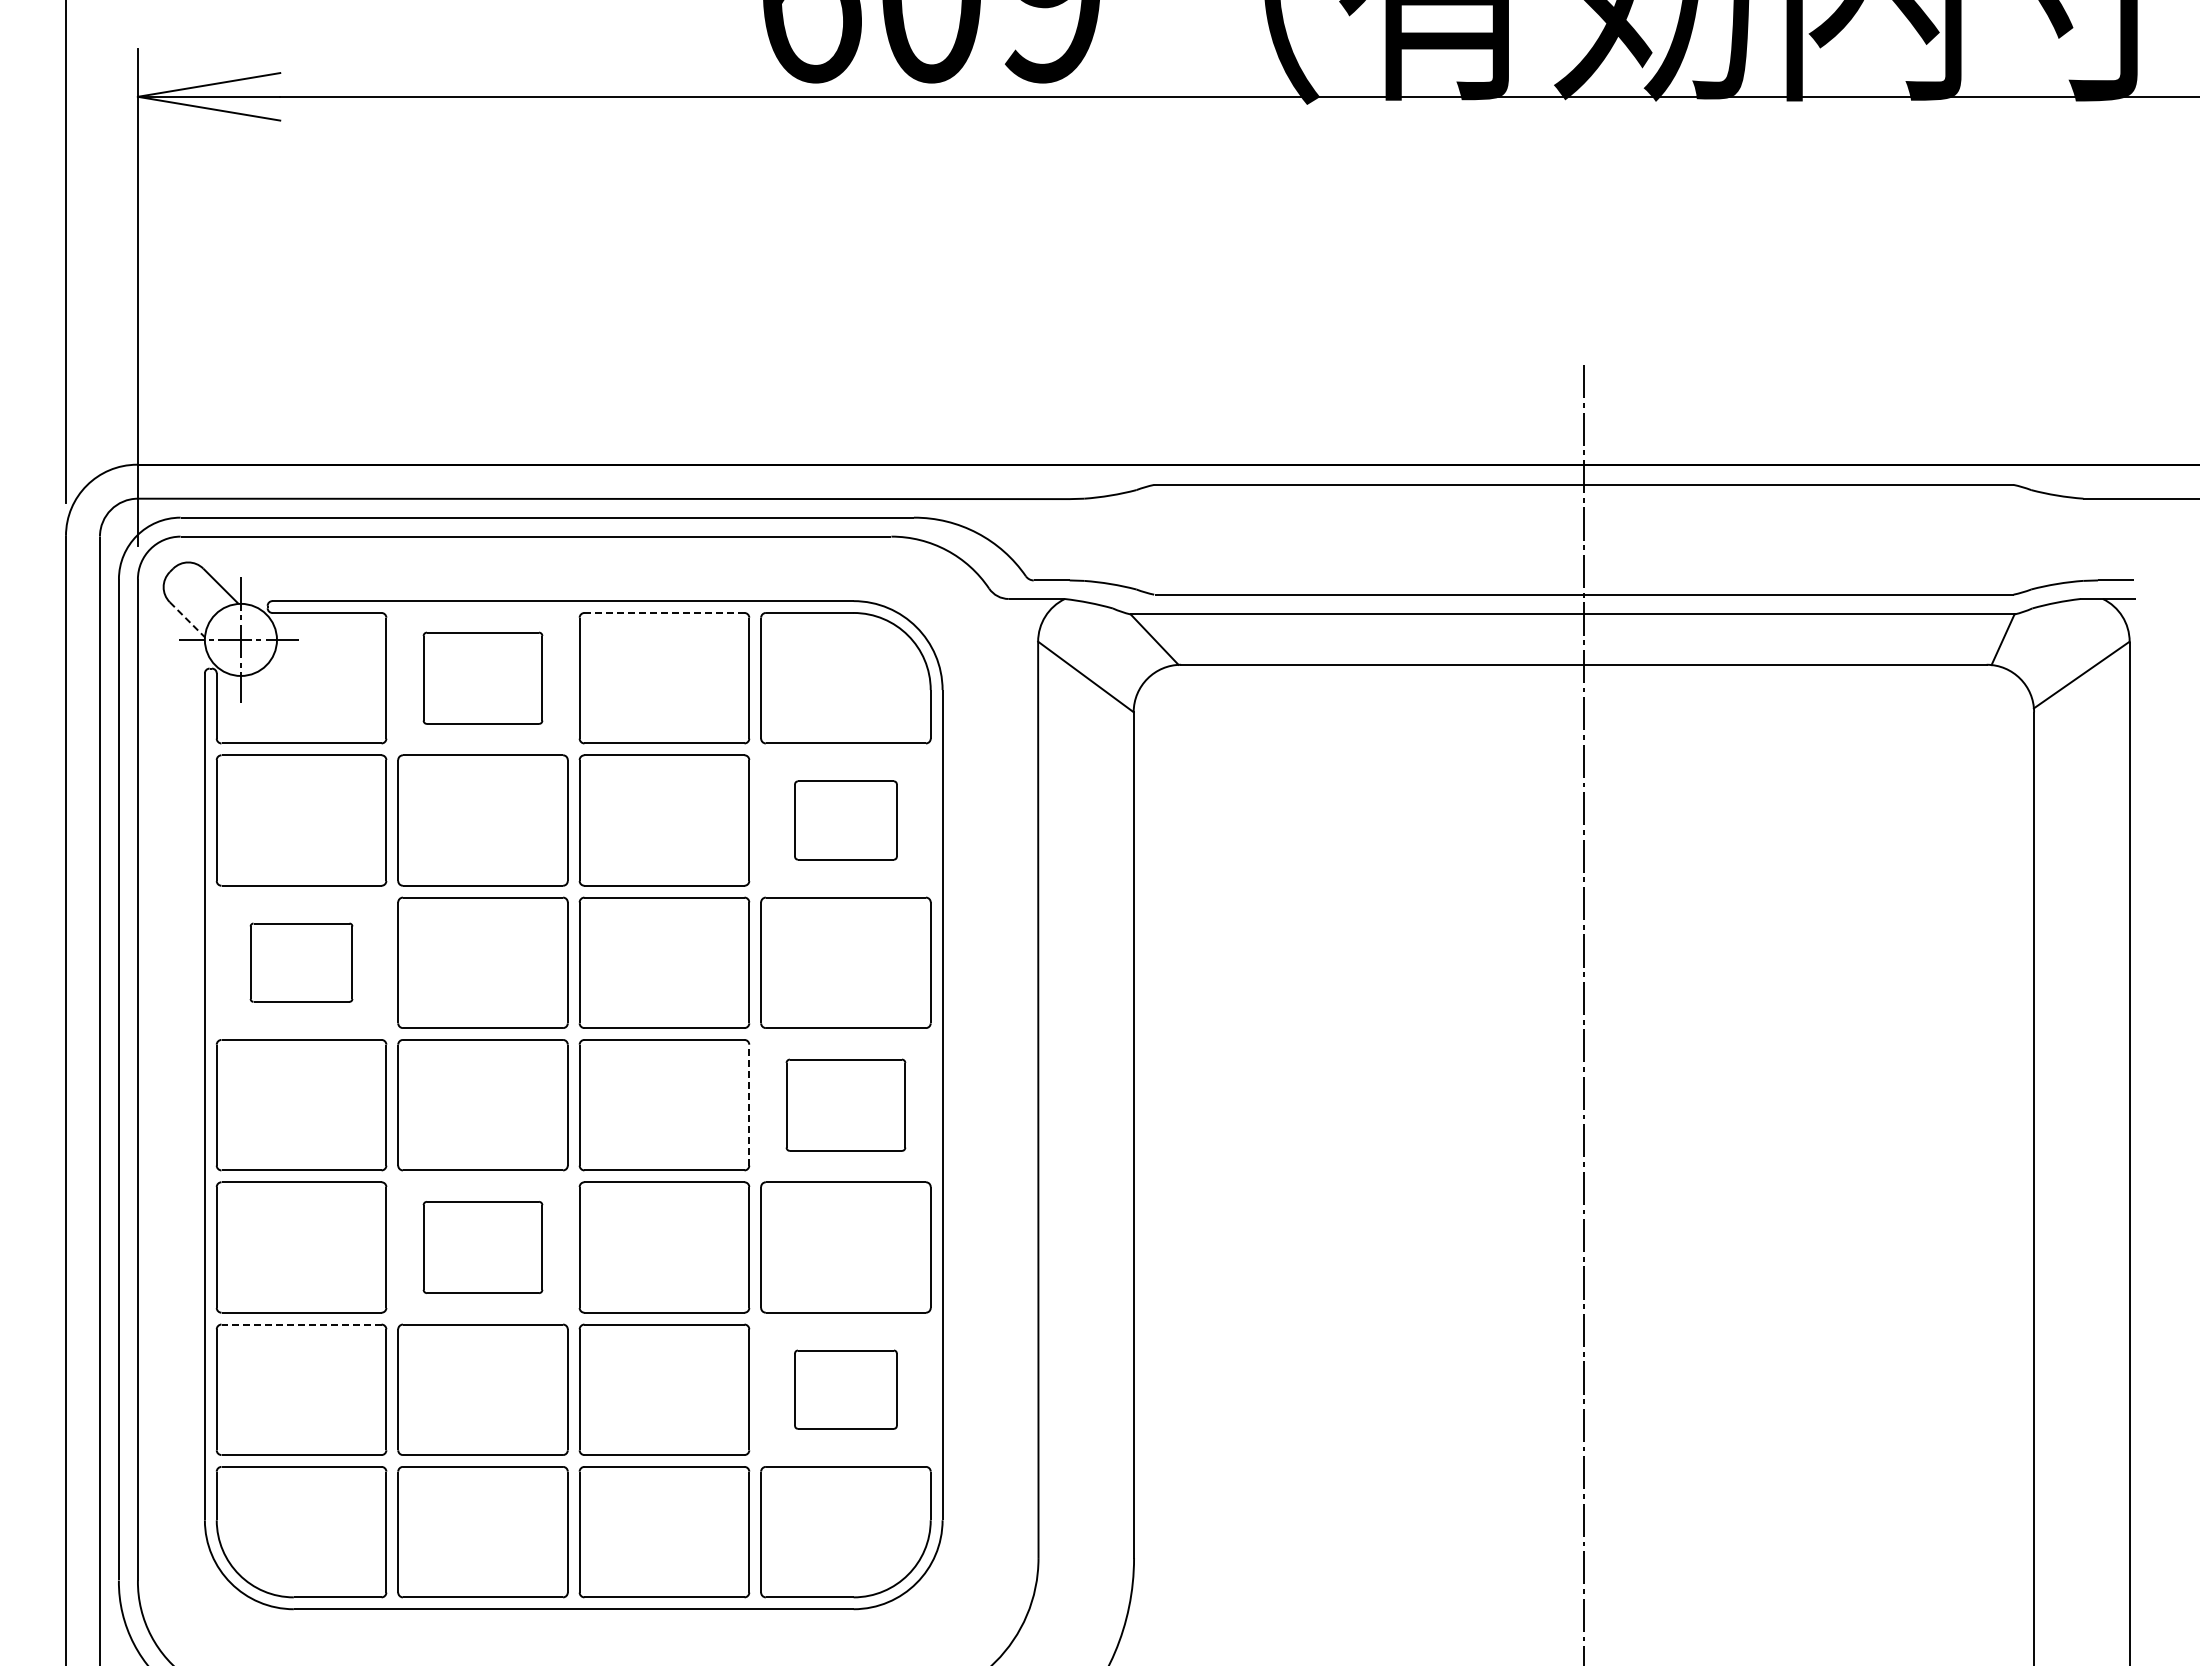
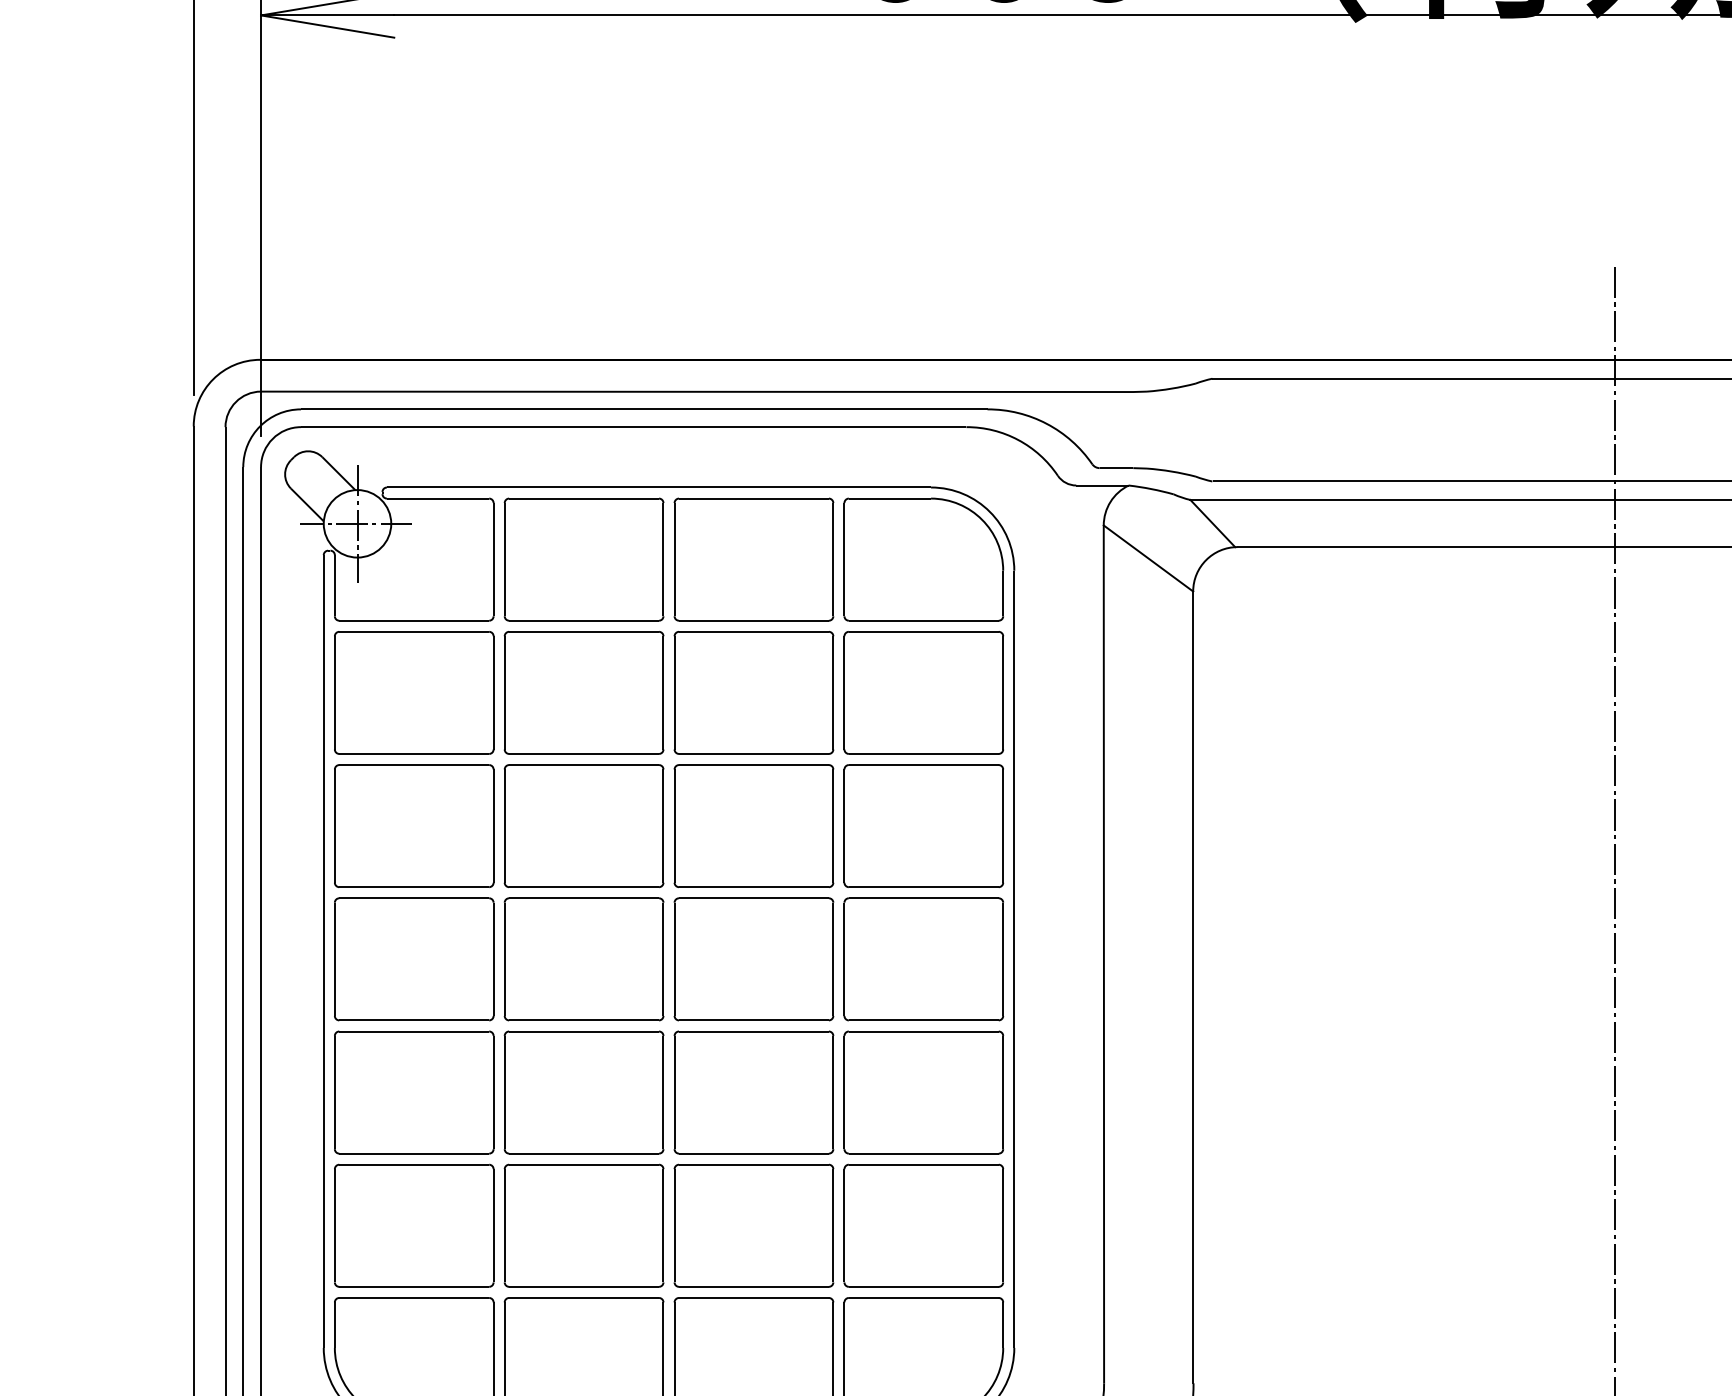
line: (664, 612) -> (753, 498), dashed -> solid
line: (187, 619) -> (307, 504), dashed -> solid
part: (482, 678) -> (583, 559), size x1.43
part: (845, 820) -> (923, 692), size x1.67
part: (301, 962) -> (414, 825), size x1.67
line: (749, 1104) -> (833, 958), dashed -> solid
part: (845, 1105) -> (923, 959), size x1.43
part: (482, 1247) -> (583, 1092), size x1.43
line: (301, 1324) -> (414, 1164), dashed -> solid
part: (845, 1389) -> (923, 1225), size x1.67

